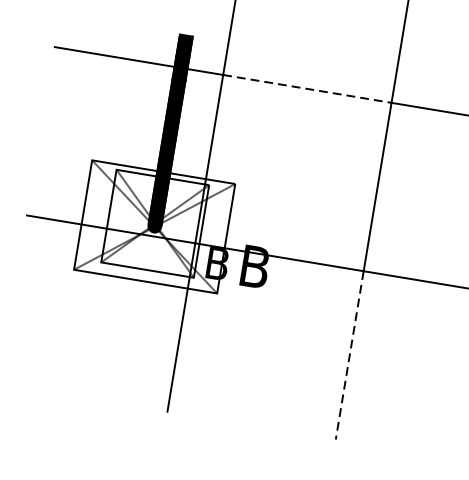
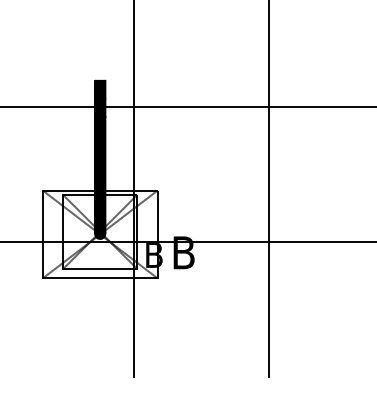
line: (307, 88) -> (201, 106), dashed -> solid
line: (350, 355) -> (269, 309), dashed -> solid

